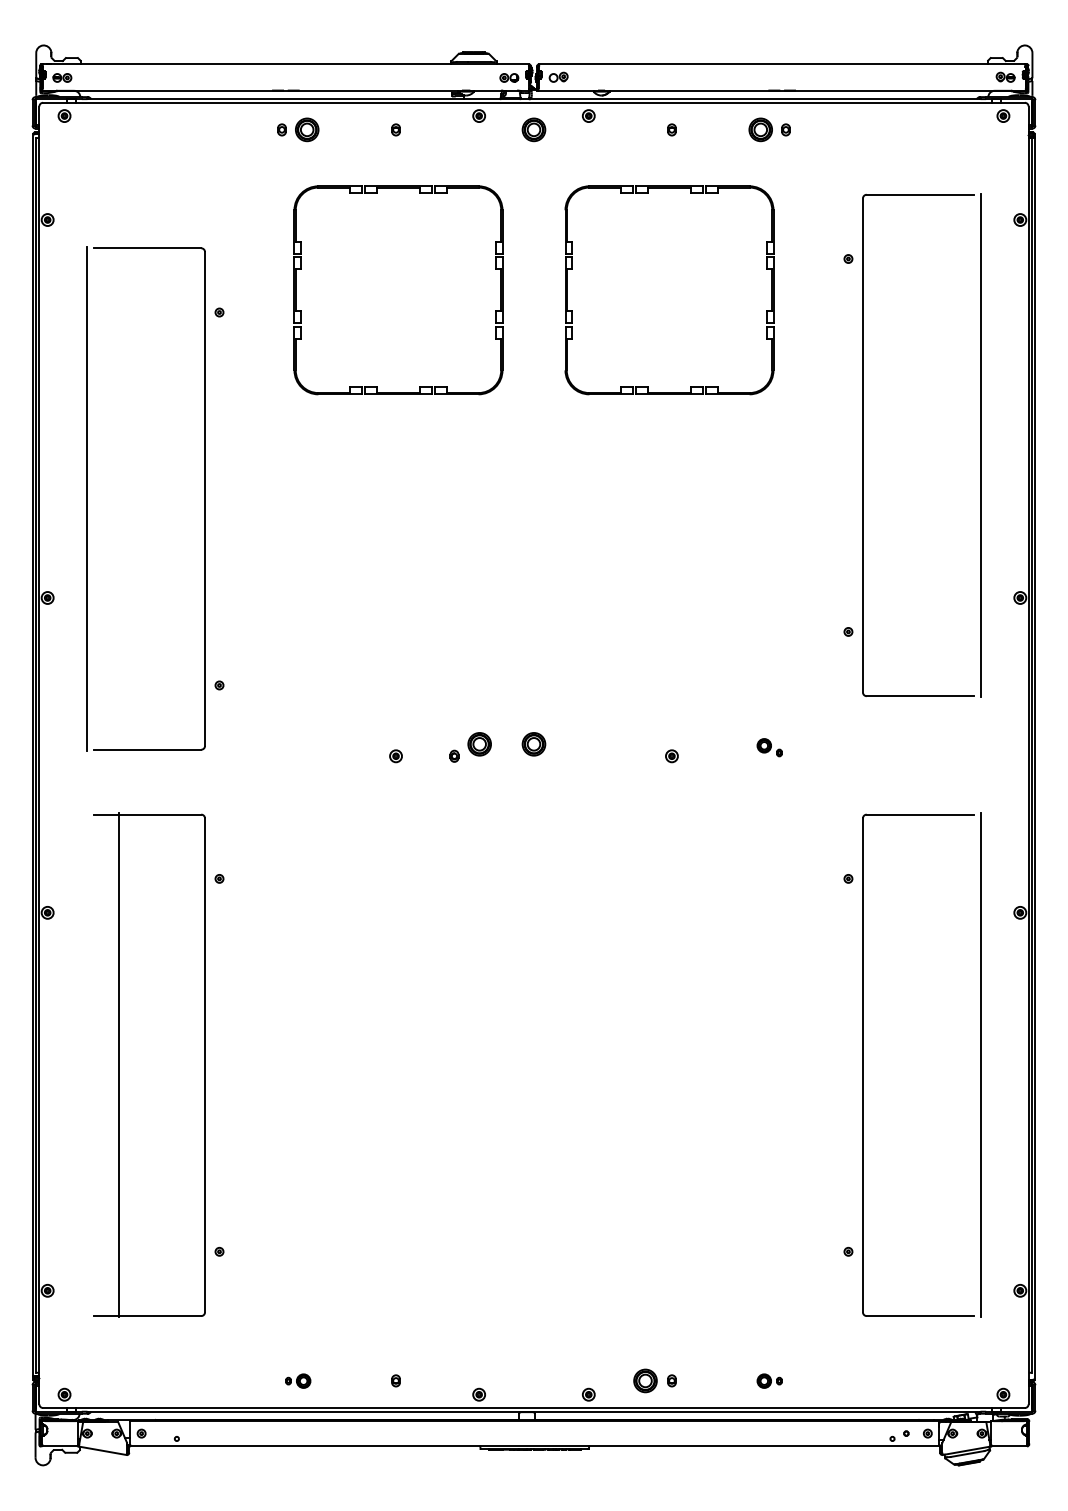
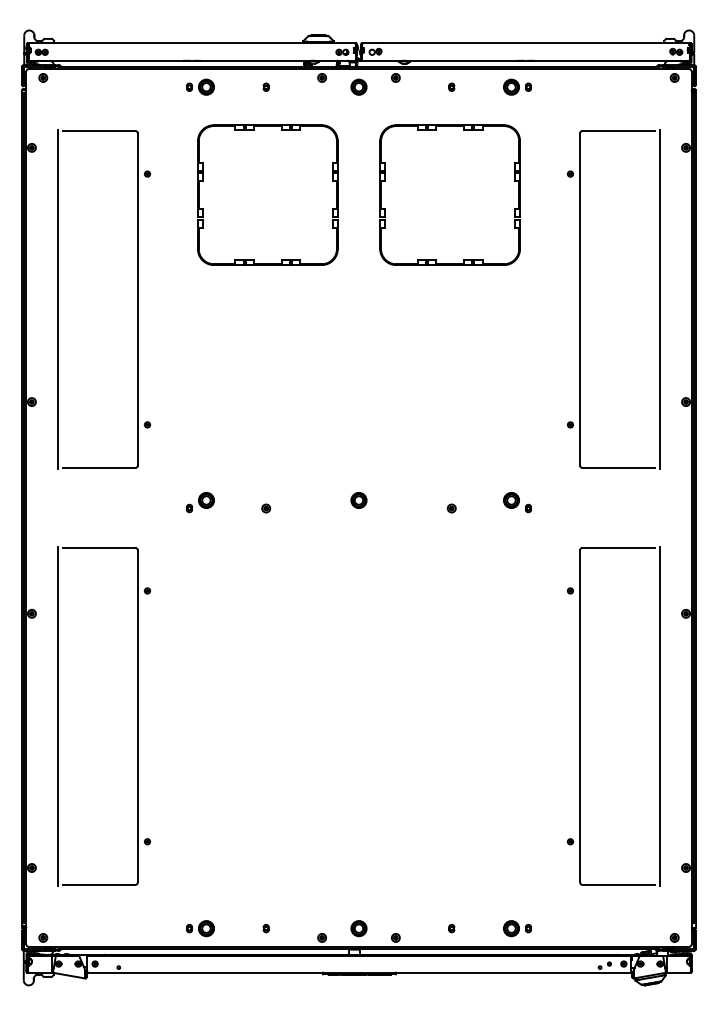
part: (204, 499) -> (137, 299), moved
part: (470, 747) -> (200, 502), moved
part: (769, 747) -> (517, 502), size x1.67
line: (119, 1064) -> (58, 715), moved
part: (298, 1380) -> (200, 928), size x1.67
part: (644, 1380) -> (358, 928), moved
part: (769, 1380) -> (517, 928), size x1.67

